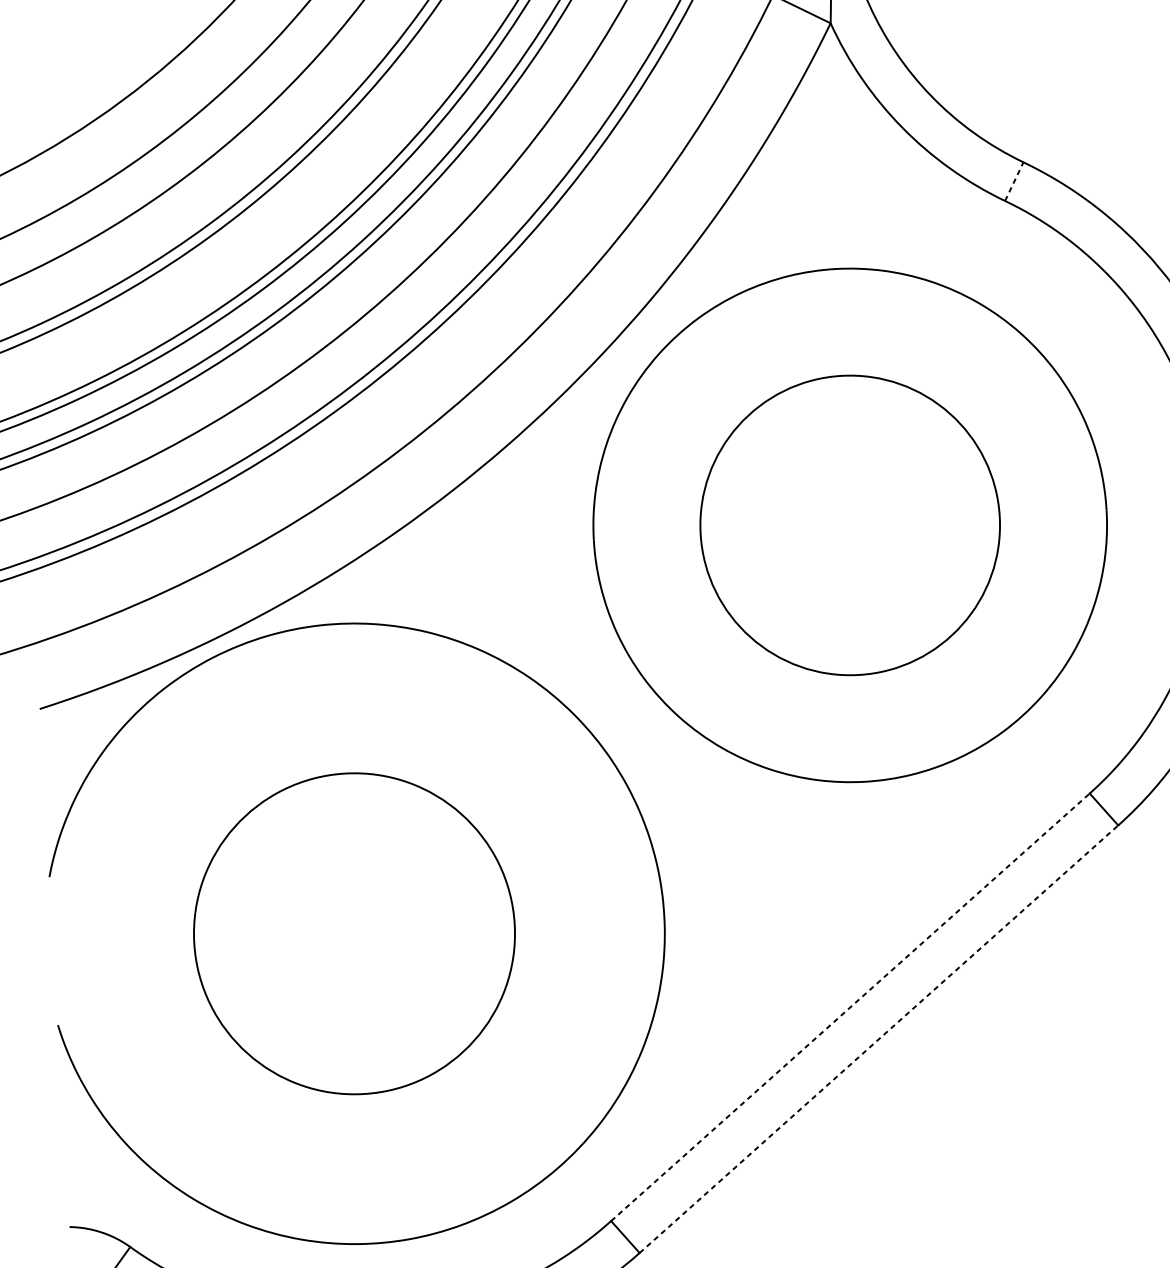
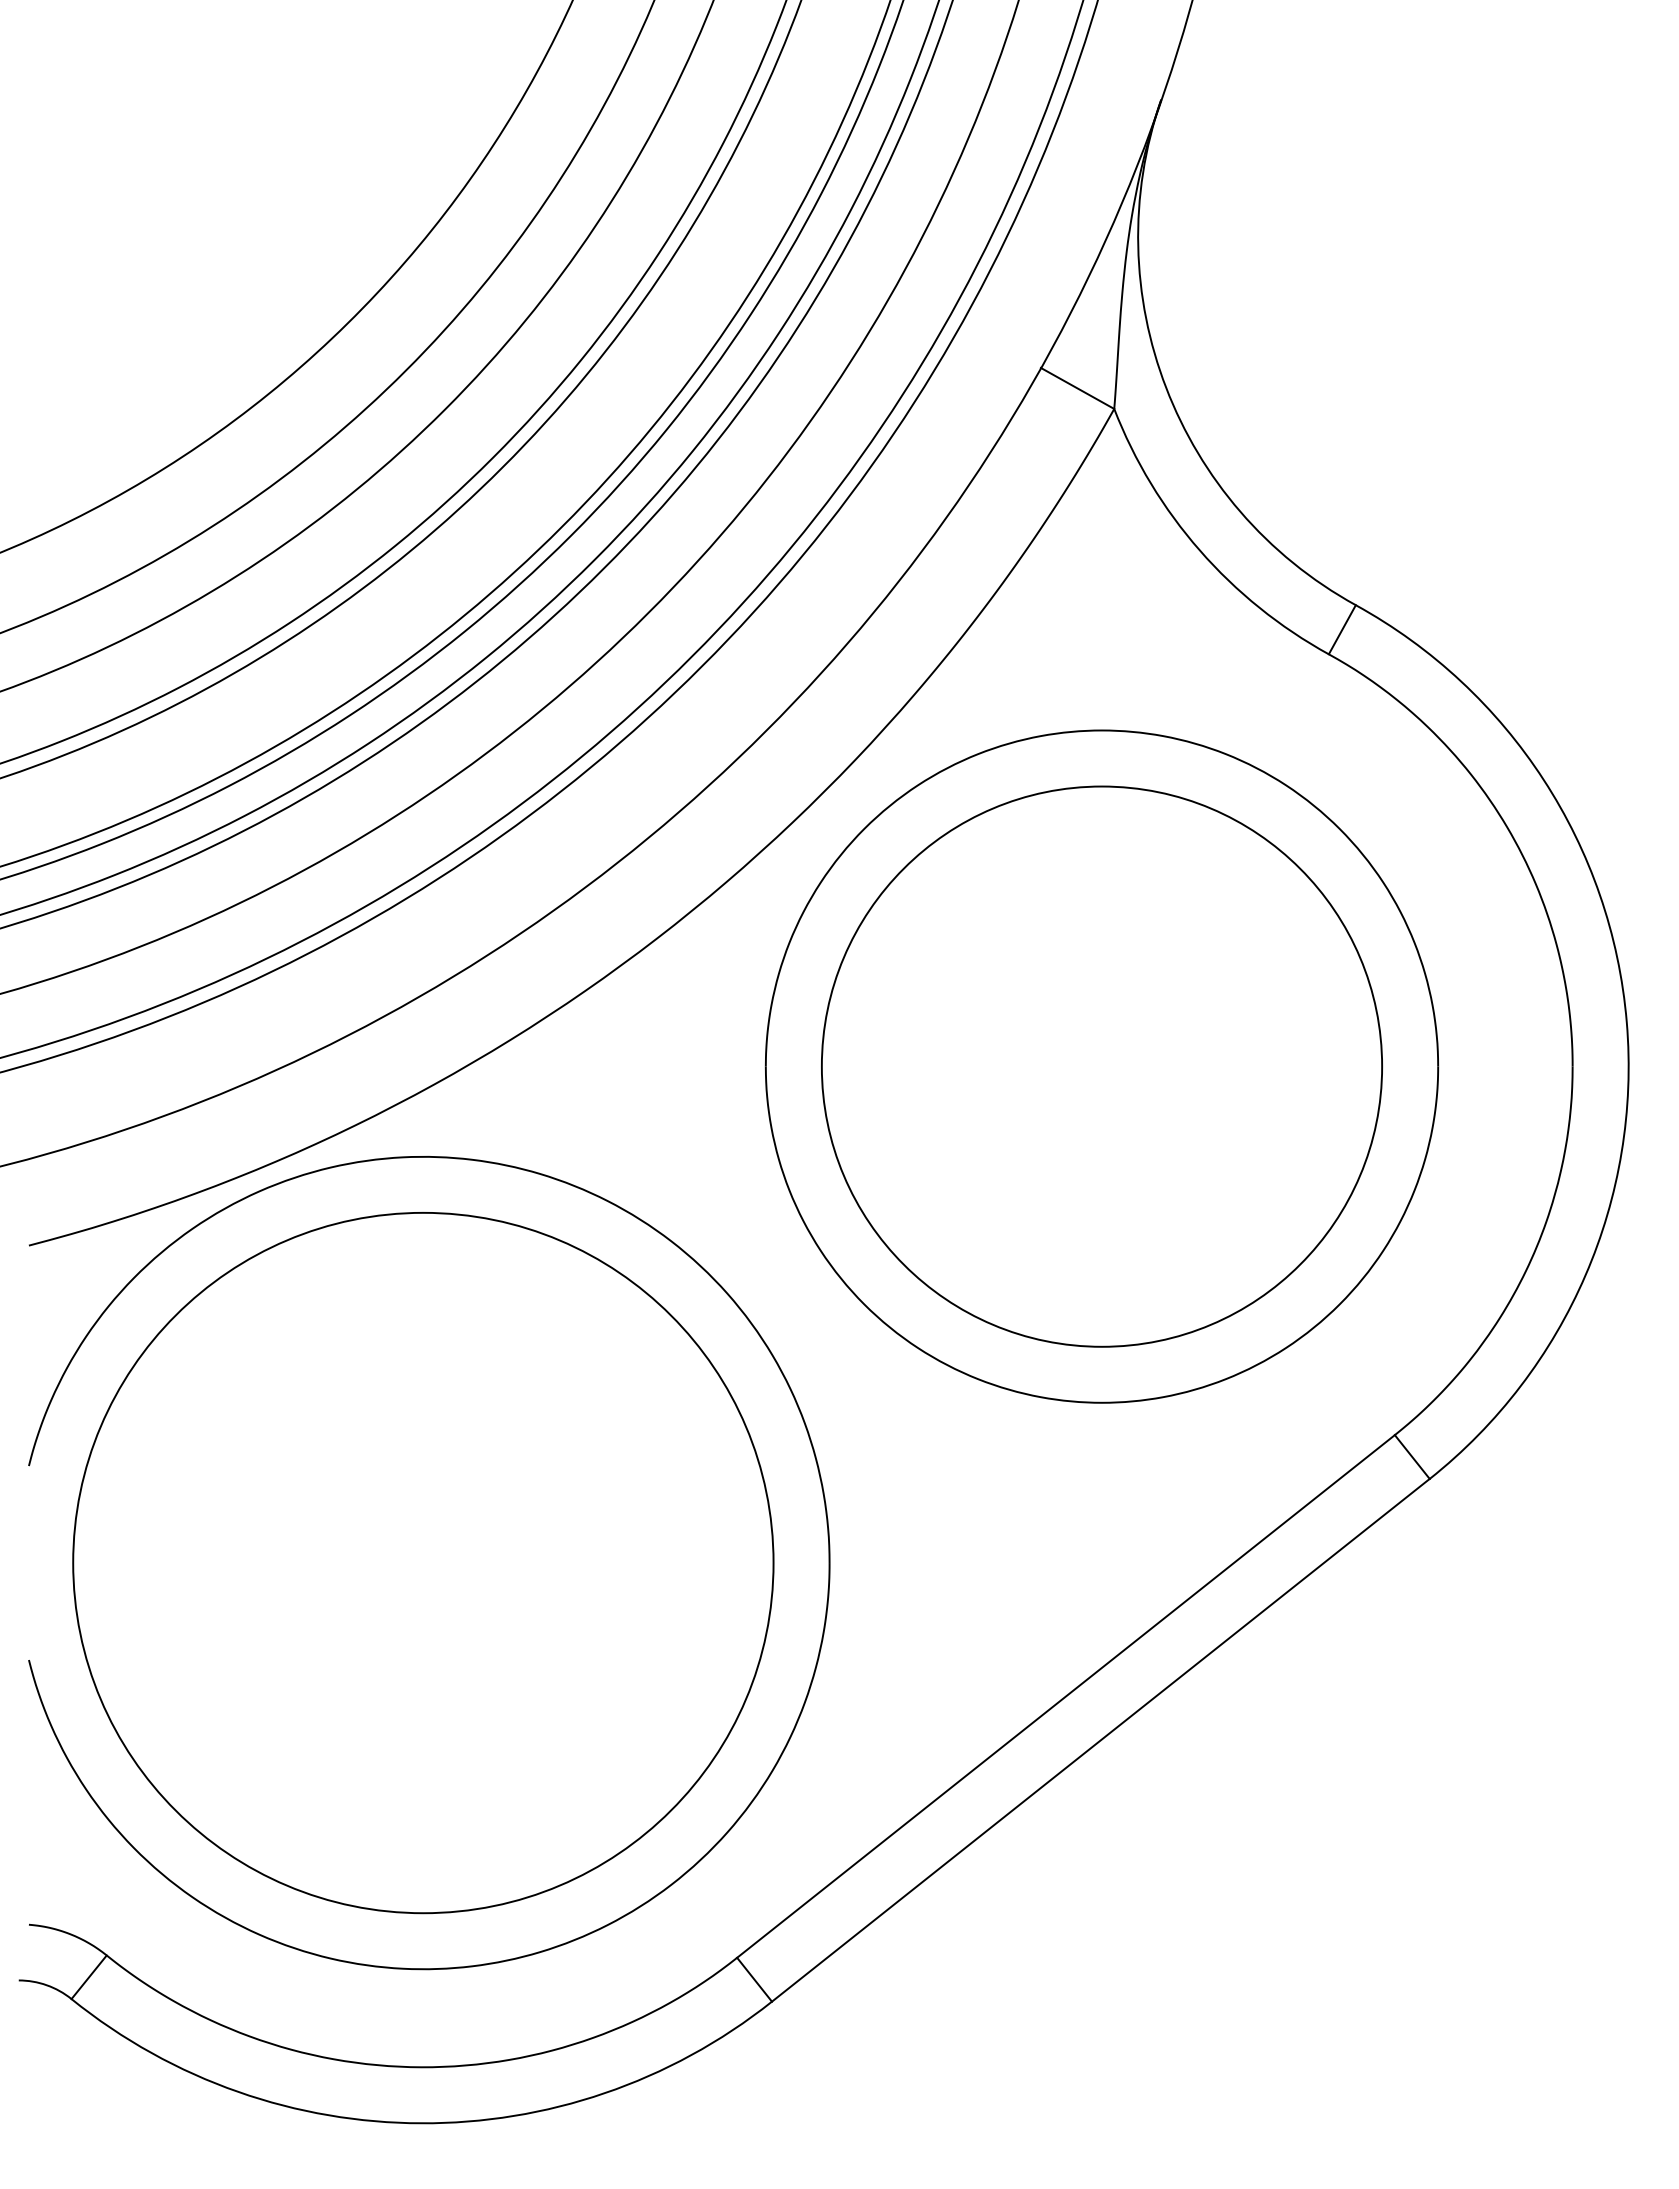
line: (1014, 181) -> (1342, 629), dashed -> solid
circle: (849, 525) -> (1101, 1066), size x1.43
circle: (354, 933) -> (423, 1562), size x1.67
line: (850, 1007) -> (1066, 1696), dashed -> solid
line: (879, 1039) -> (1101, 1740), dashed -> solid

